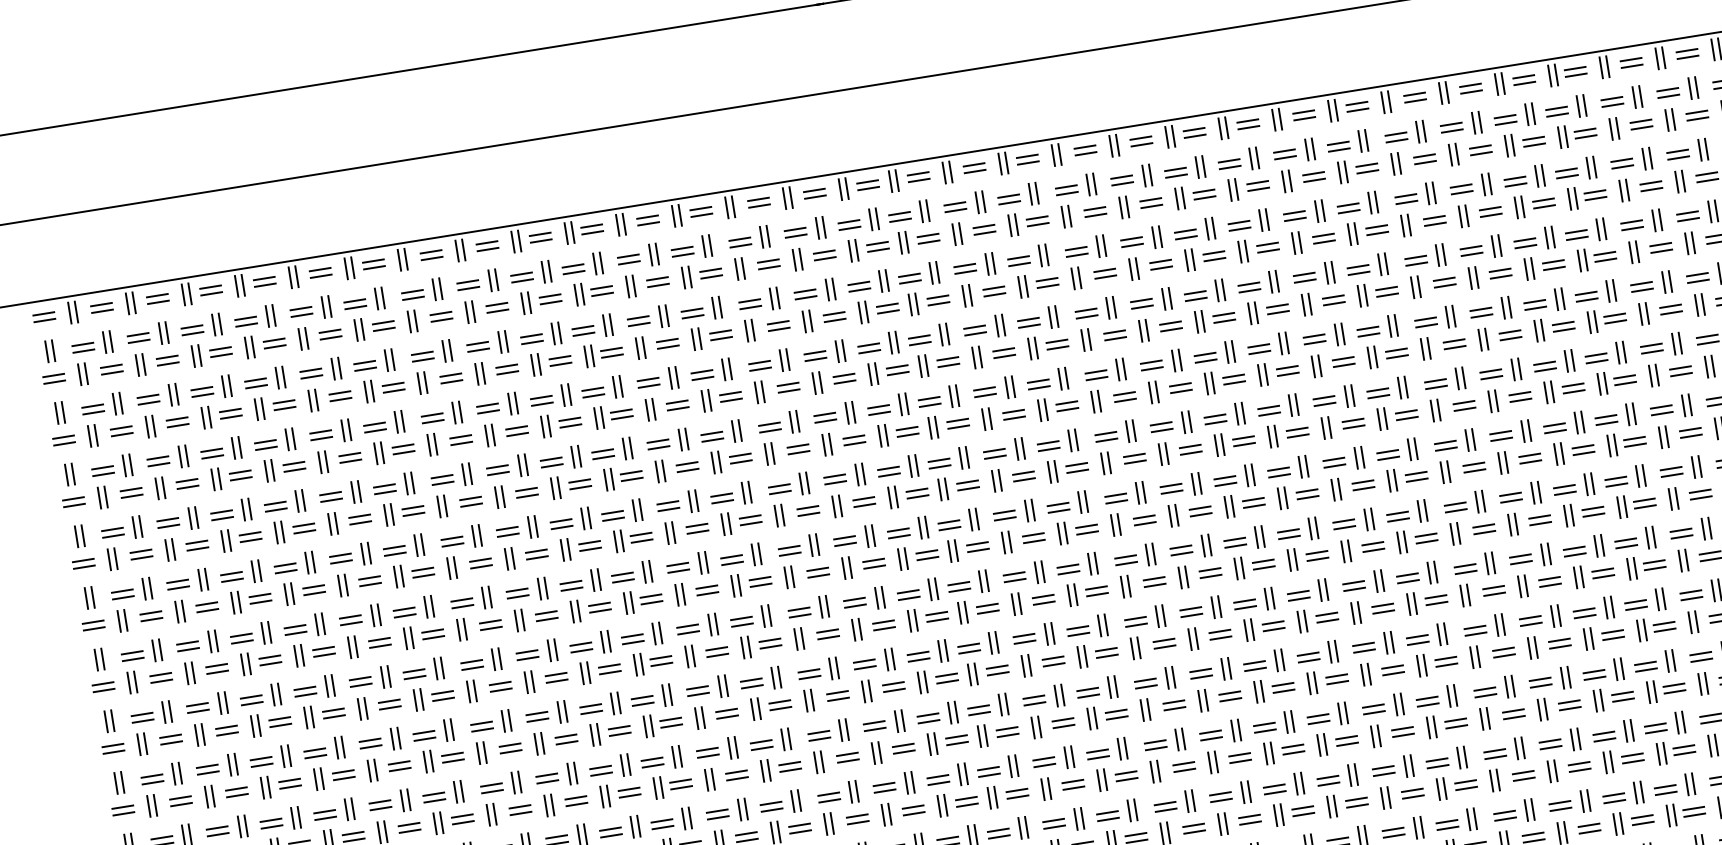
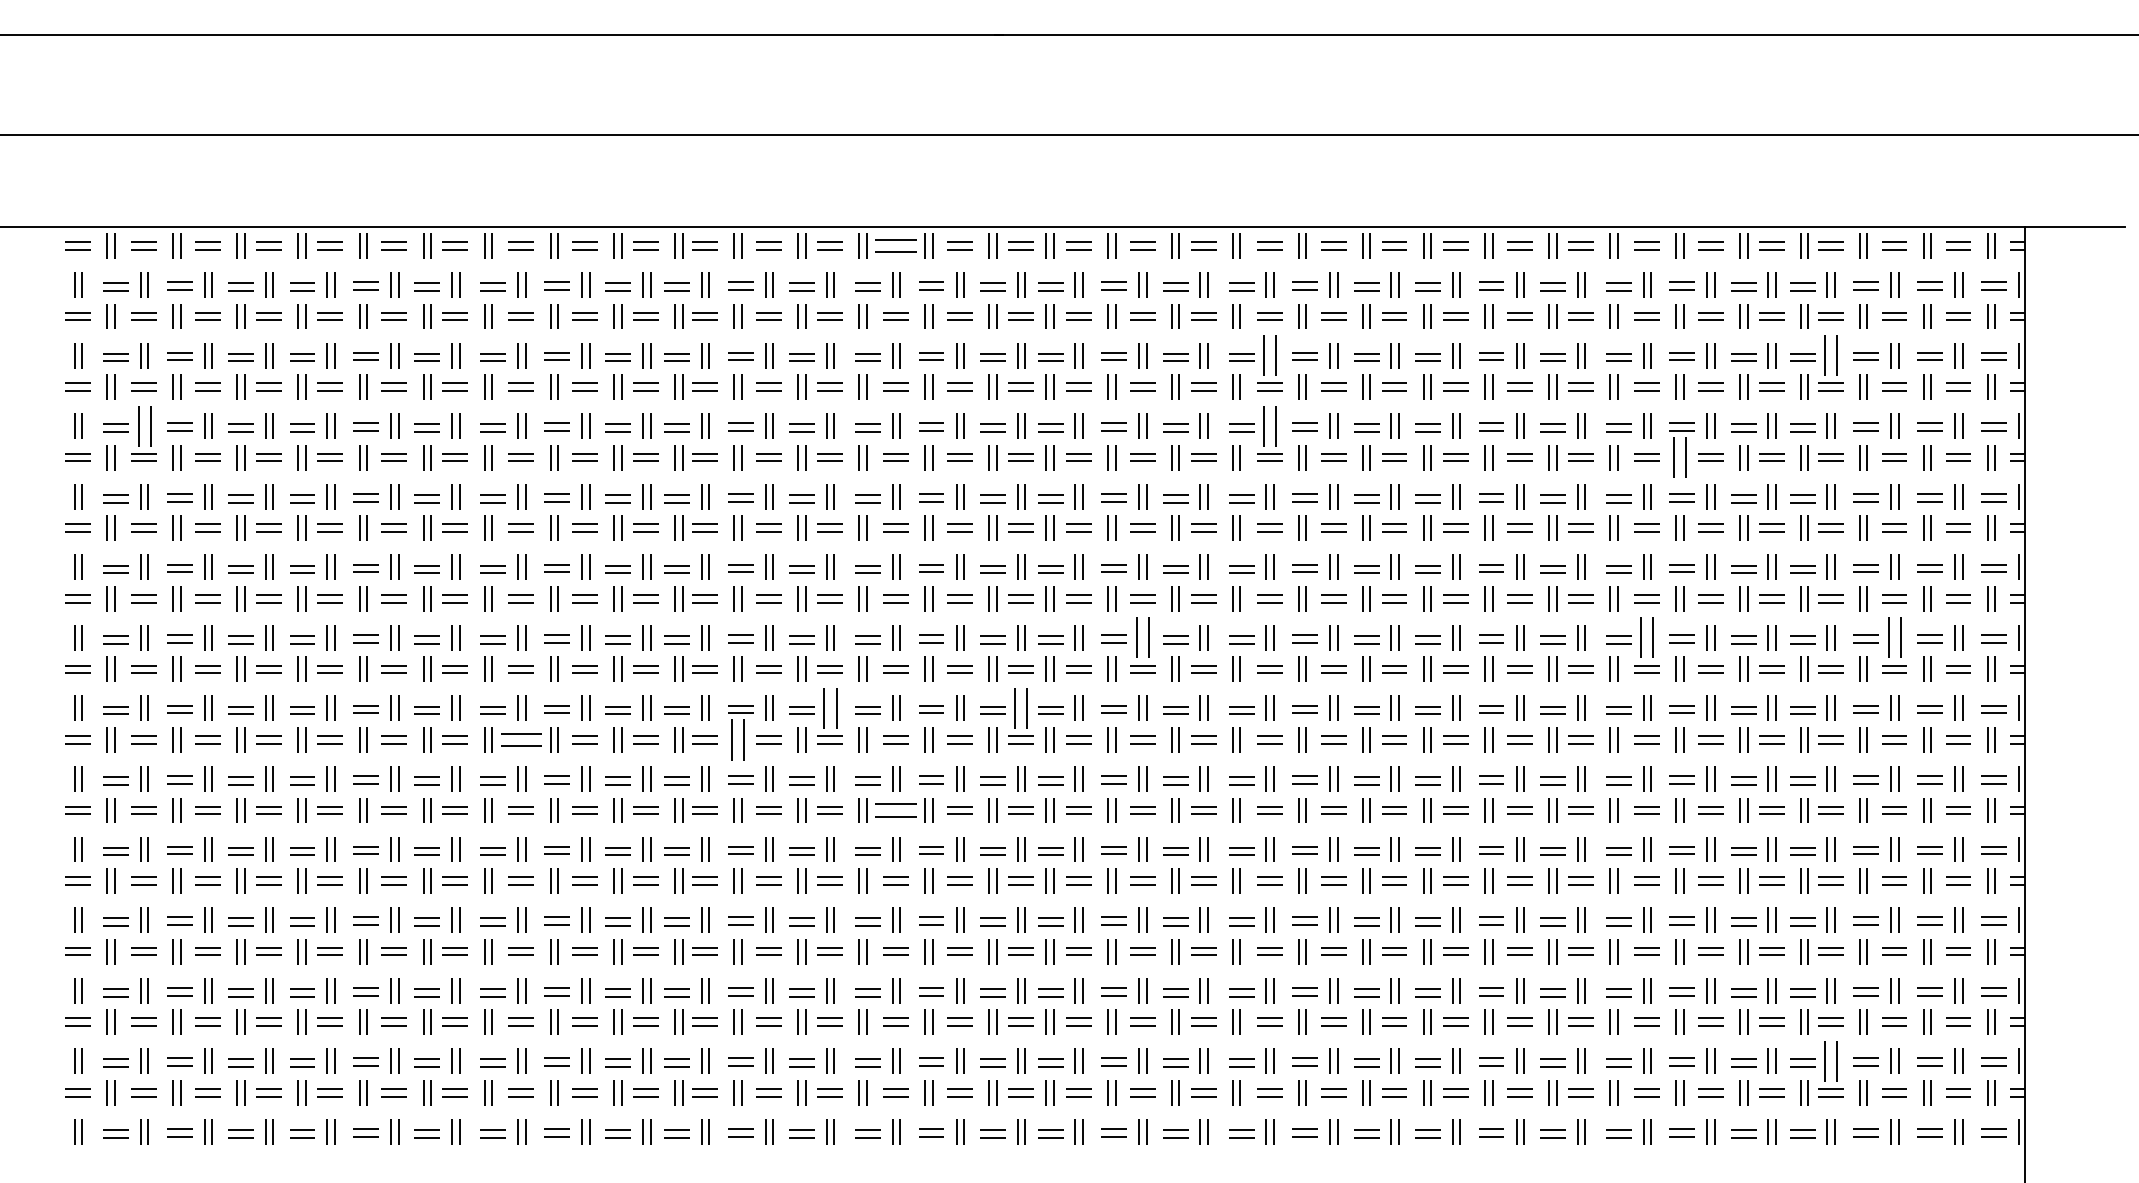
part: (1590, 167) -> (1830, 355), size x1.6
part: (758, 202) -> (895, 245), size x1.6
part: (1100, 246) -> (1269, 355), size x1.6
part: (1473, 277) -> (1679, 457), size x1.6
part: (1110, 307) -> (1269, 425), size x1.6
part: (1686, 405) -> (1894, 637), size x1.6
part: (1470, 439) -> (1647, 637), size x1.6
part: (127, 464) -> (144, 425), size x1.6
part: (1029, 510) -> (1142, 637), size x1.6
part: (933, 588) -> (1021, 707), size x1.6
part: (766, 615) -> (830, 707), size x1.6
part: (689, 656) -> (737, 739), size x1.6
part: (499, 686) -> (520, 739), size x1.6
part: (837, 696) -> (895, 810), size x1.6
part: (1689, 783) -> (1830, 1060), size x1.6

